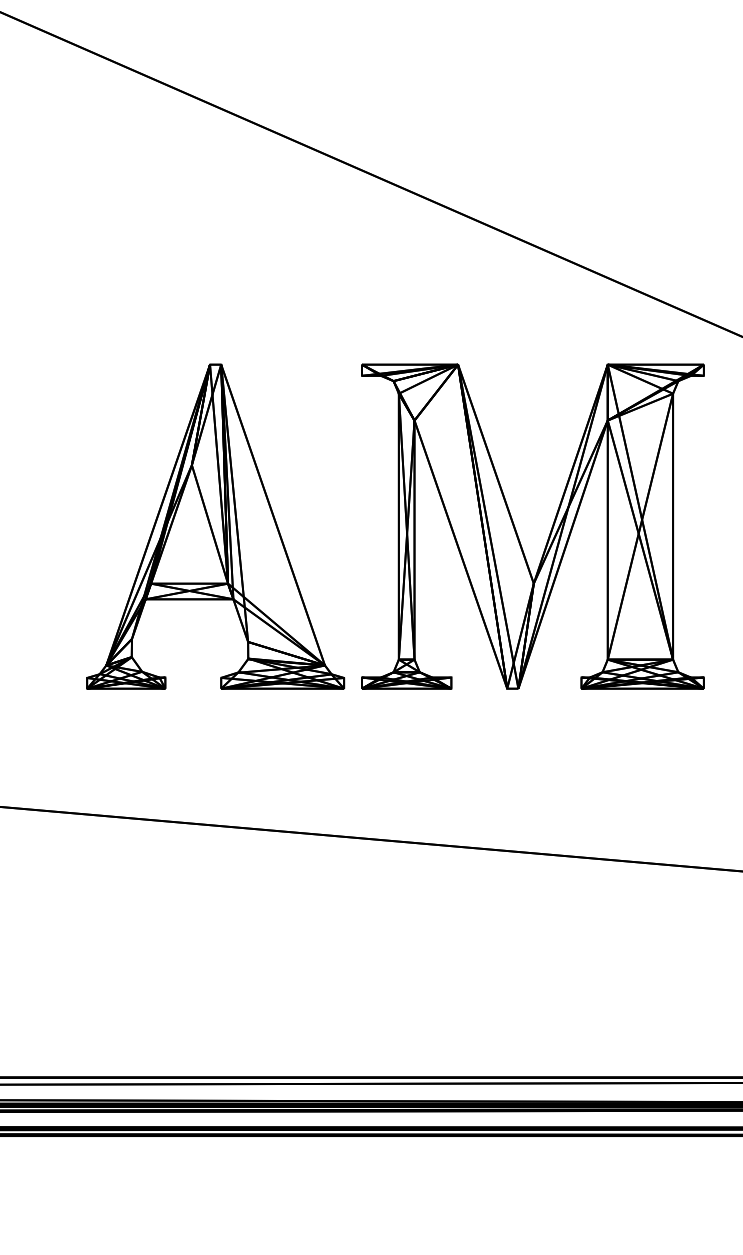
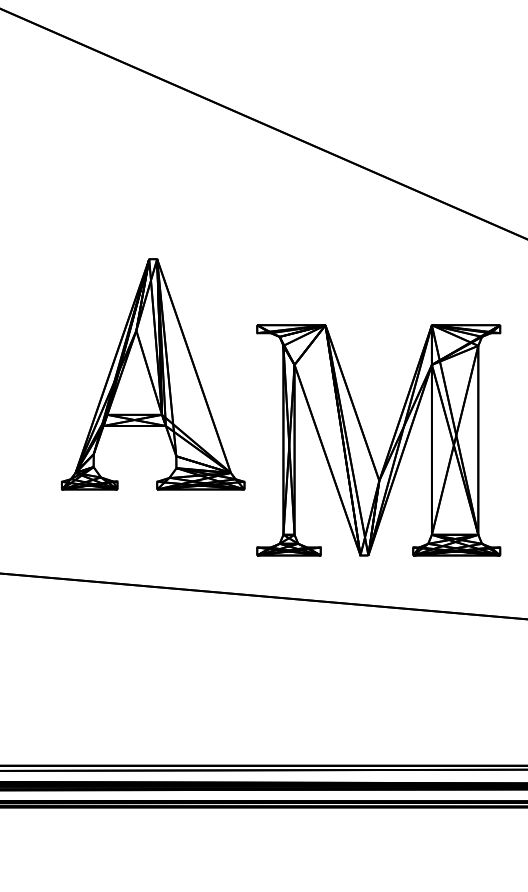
part: (517, 529) -> (367, 442), moved

